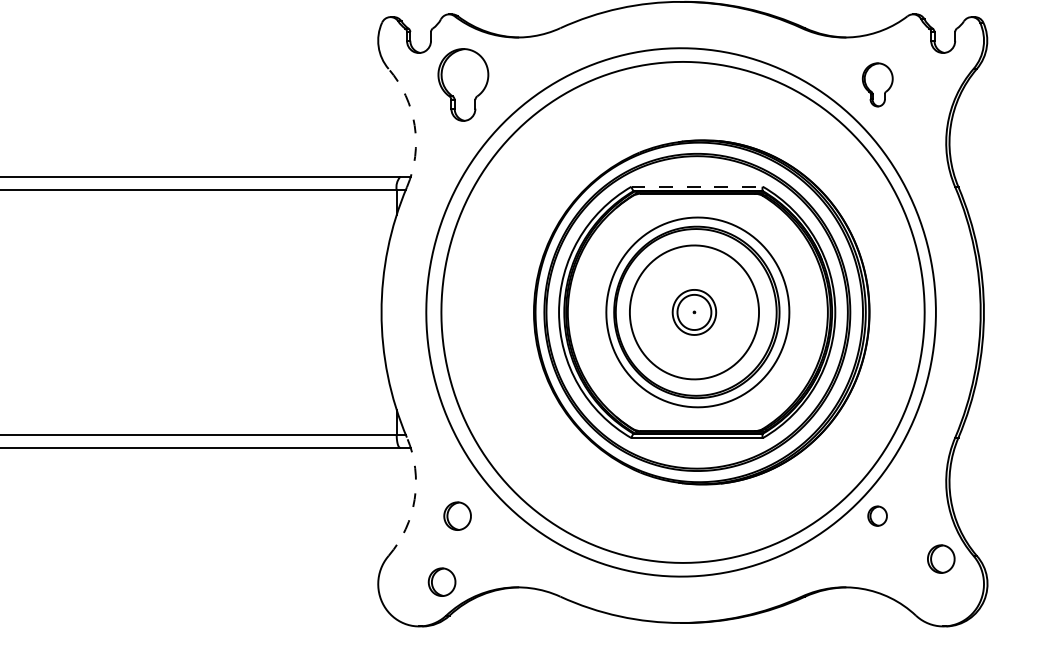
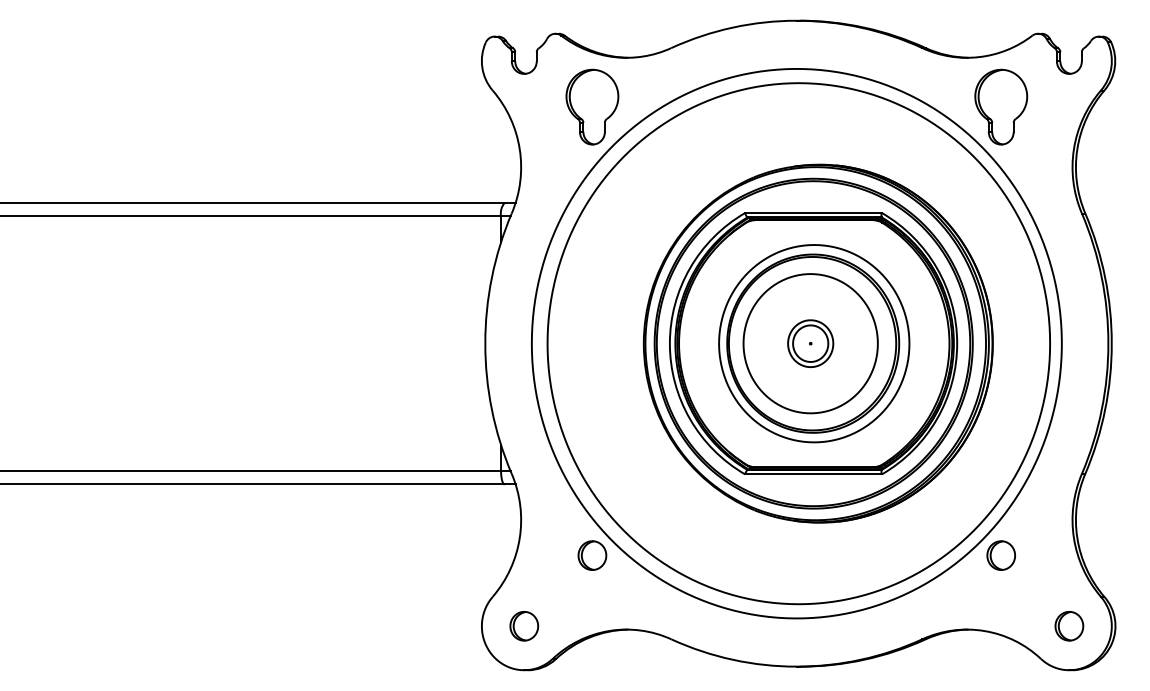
part: (463, 84) -> (592, 106), moved
part: (877, 84) -> (1001, 106), size x1.67
arc: (414, 125) -> (519, 149), dashed -> solid
line: (698, 186) -> (814, 212), dashed -> solid
arc: (414, 499) -> (519, 538), dashed -> solid
part: (457, 516) -> (592, 555), moved
part: (876, 516) -> (1000, 555), size x1.43
part: (941, 559) -> (1069, 626), moved
part: (442, 582) -> (524, 626), moved

